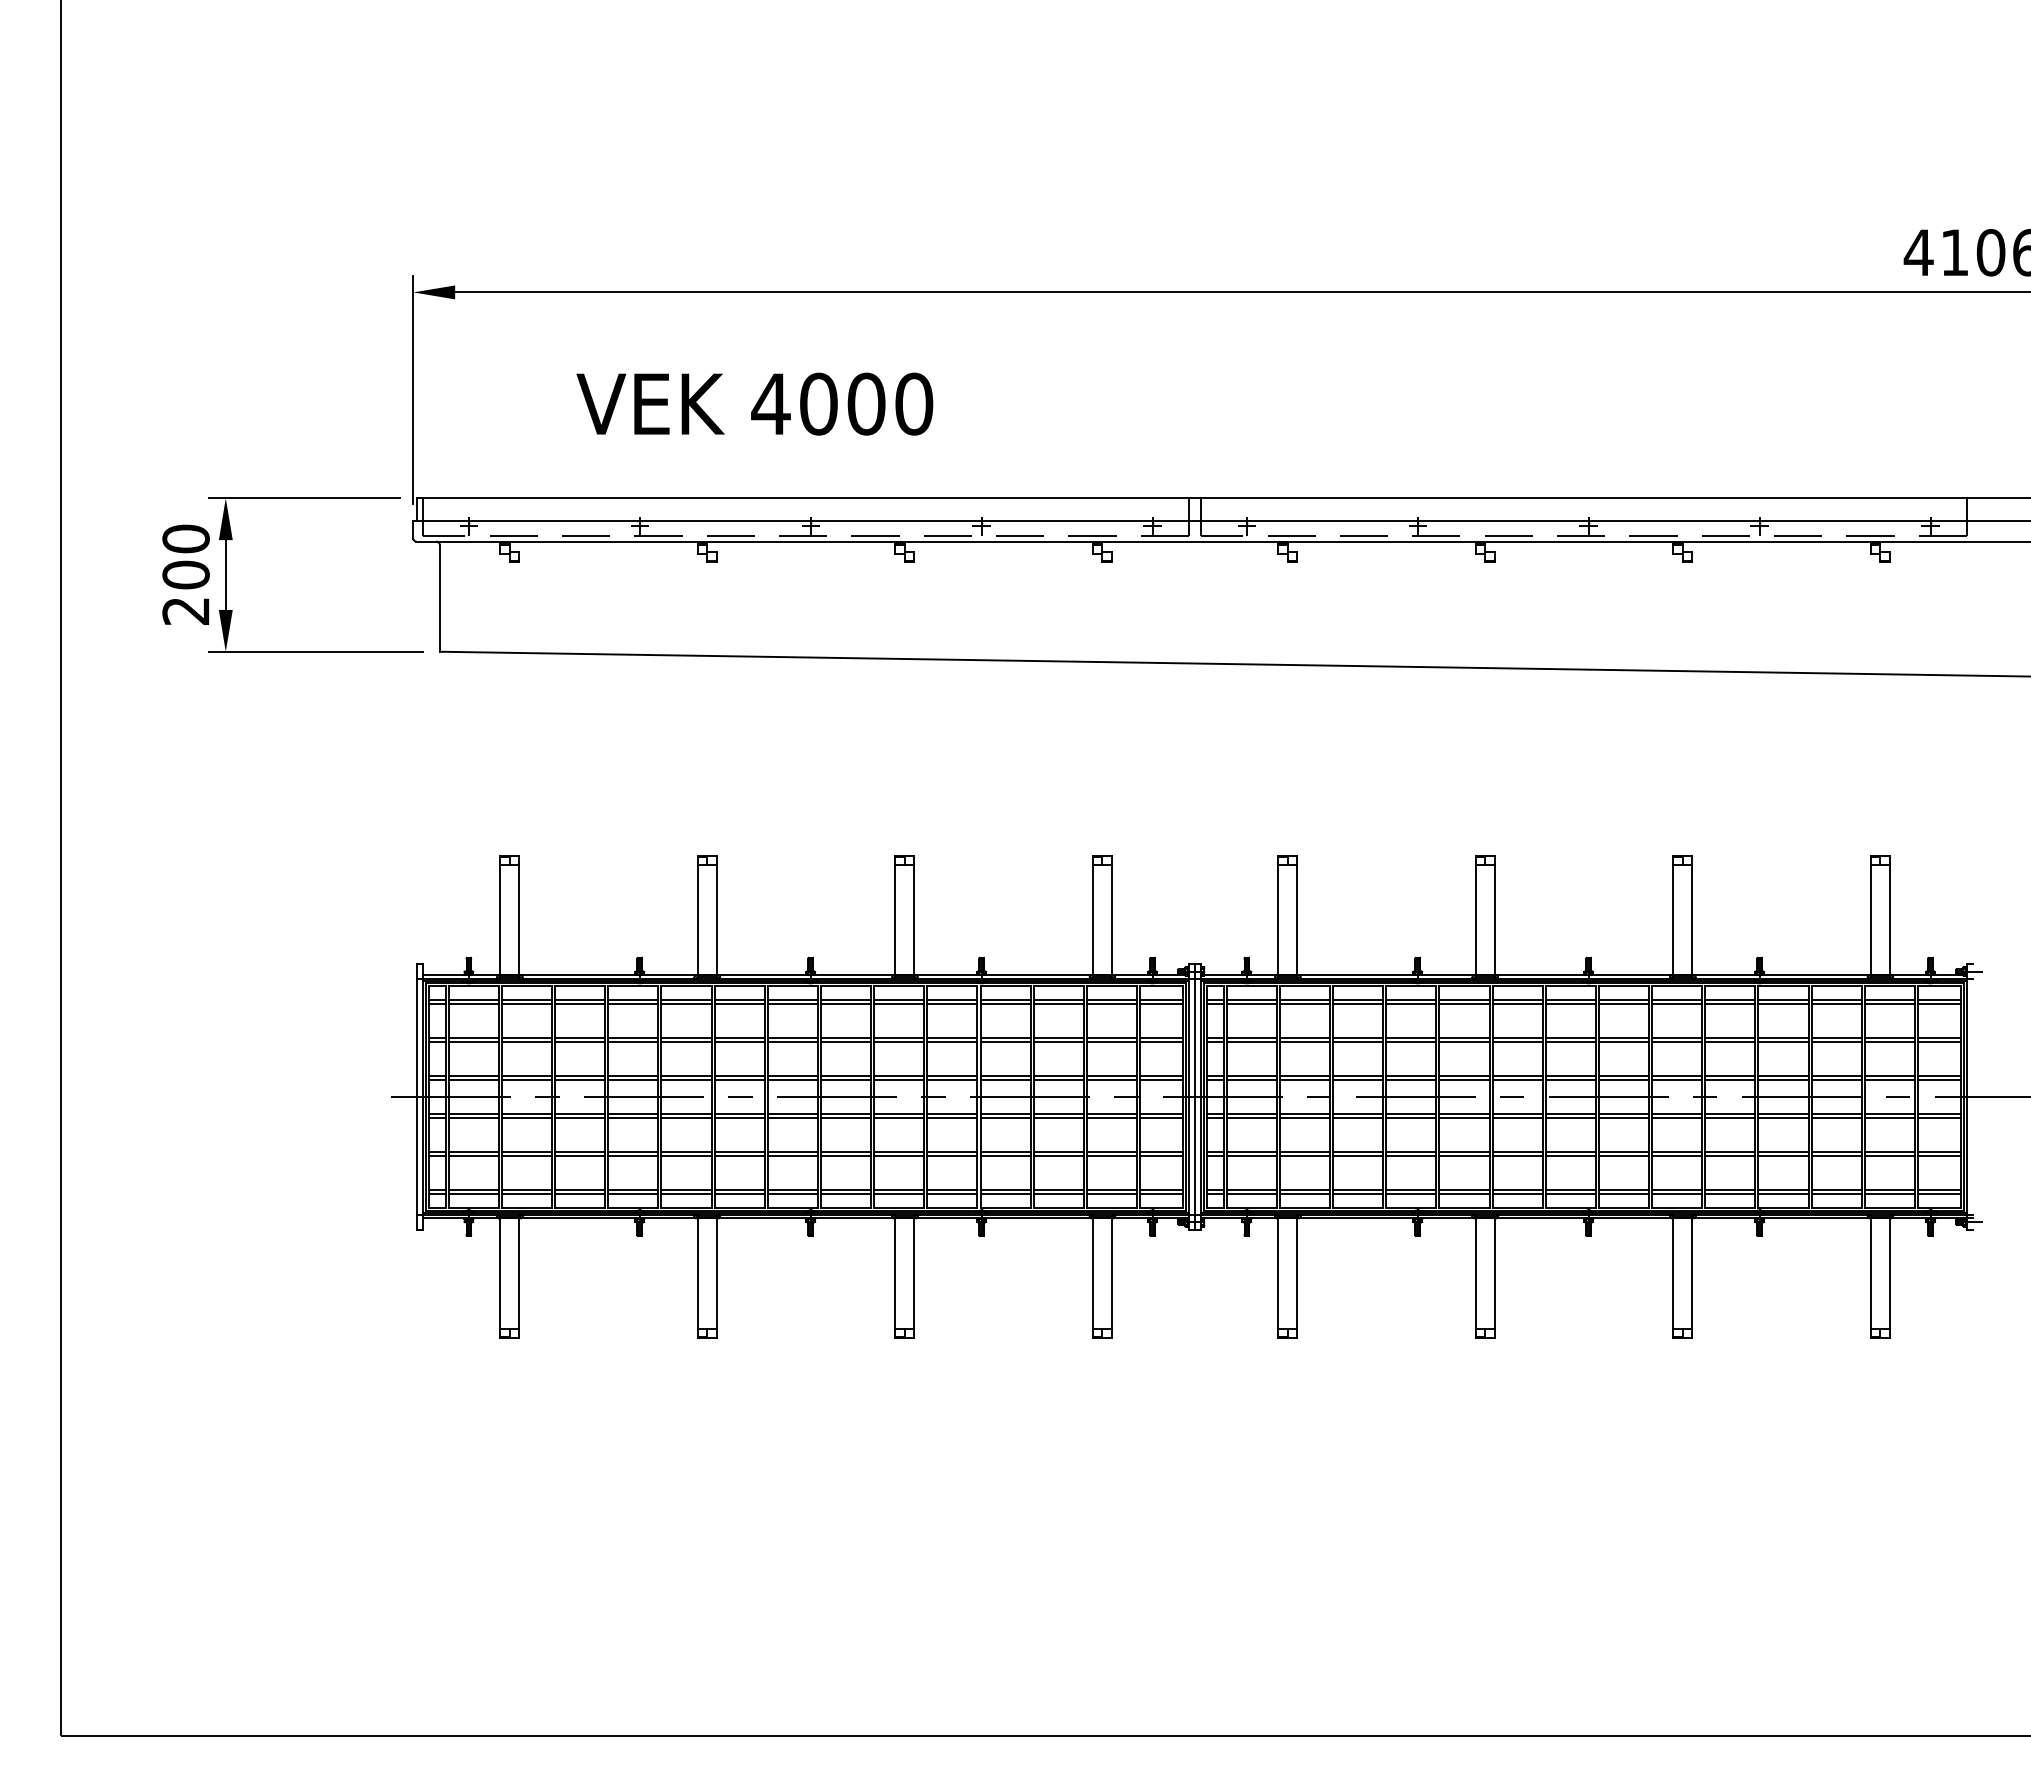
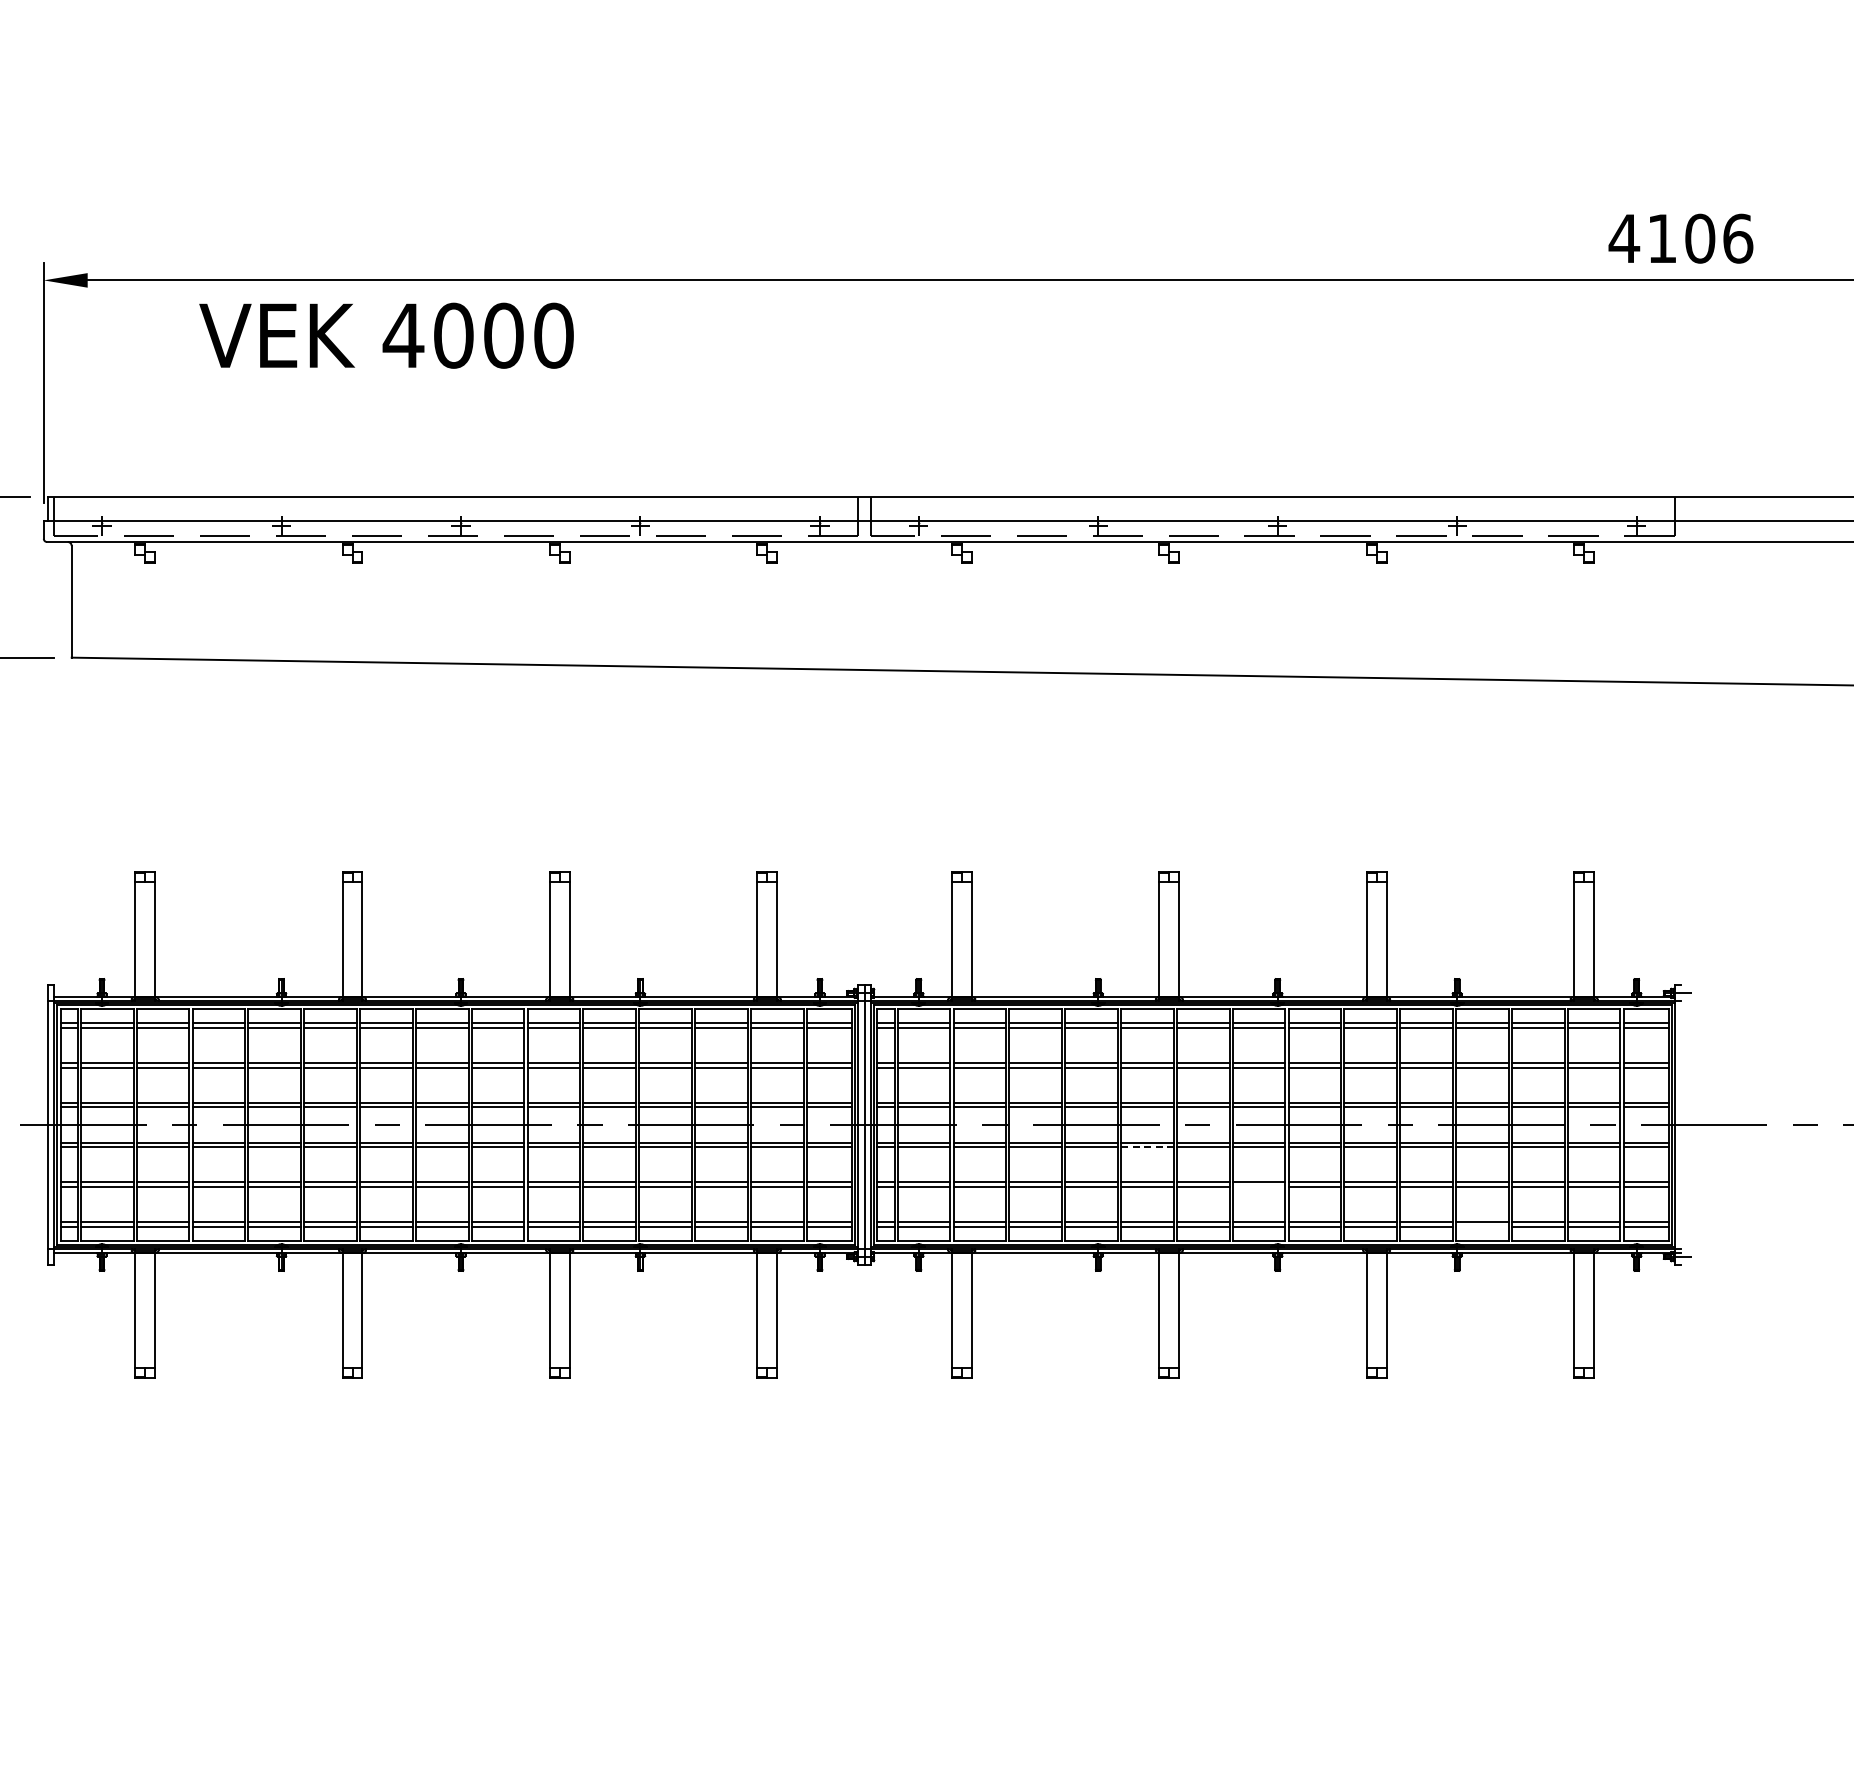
text: (754, 403) -> (386, 335), moved
line: (1464, 1118) -> (1147, 1147), solid -> dashed
line: (1570, 1156) -> (1258, 1187), removed
line: (1783, 1194) -> (1482, 1227), removed

